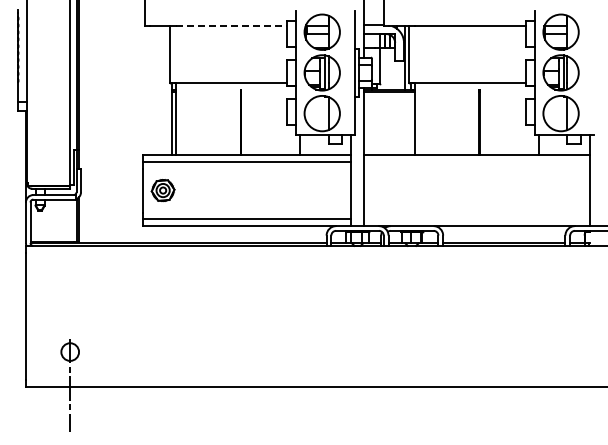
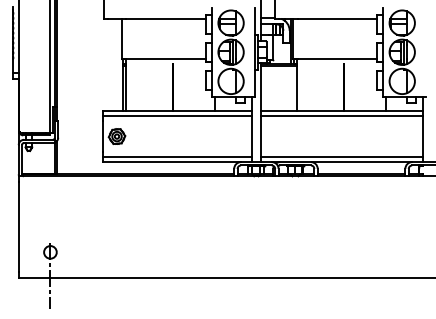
line: (232, 26) -> (166, 19), dashed -> solid
line: (476, 162) -> (341, 116), added
line: (476, 219) -> (341, 157), added

